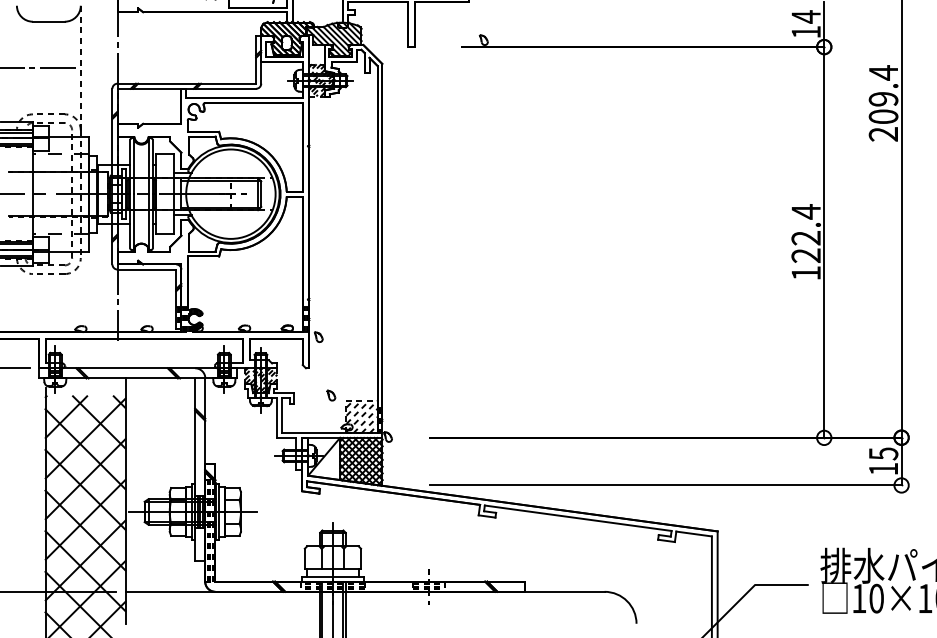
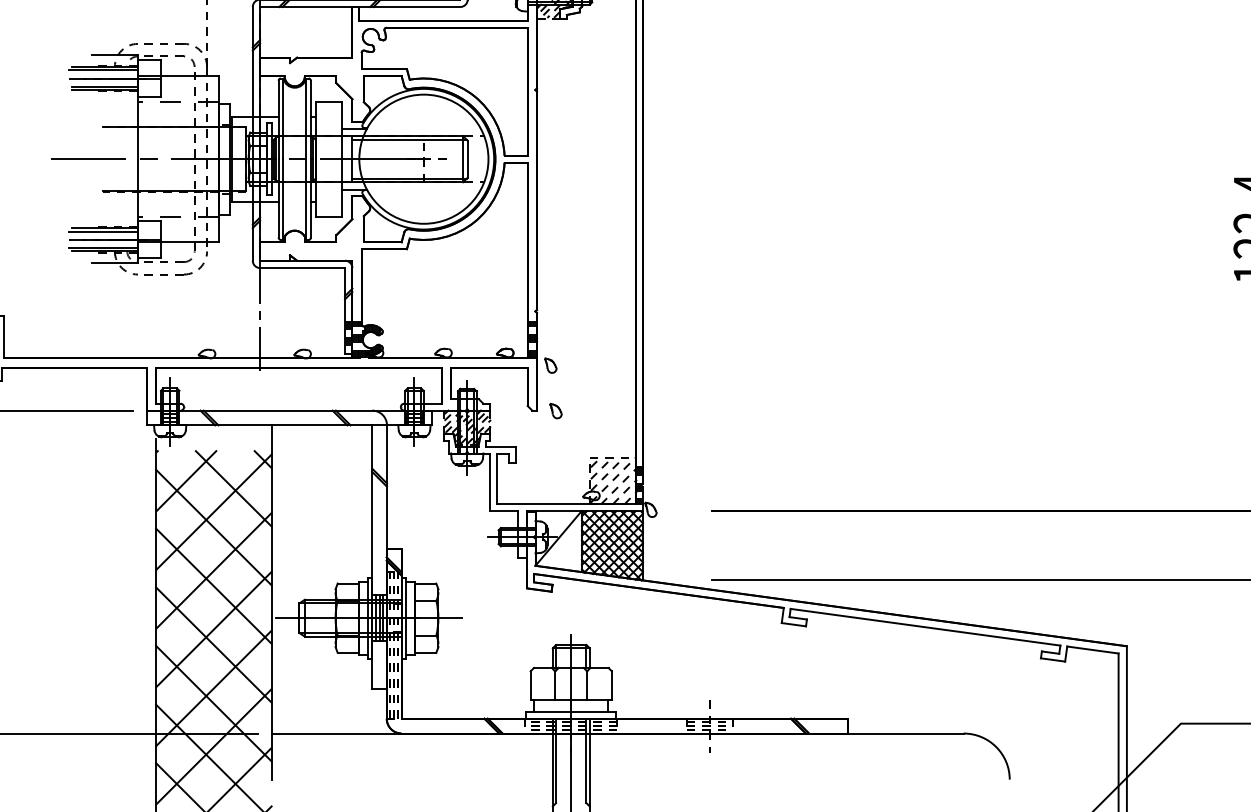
part: (331, 395) -> (556, 410), moved

